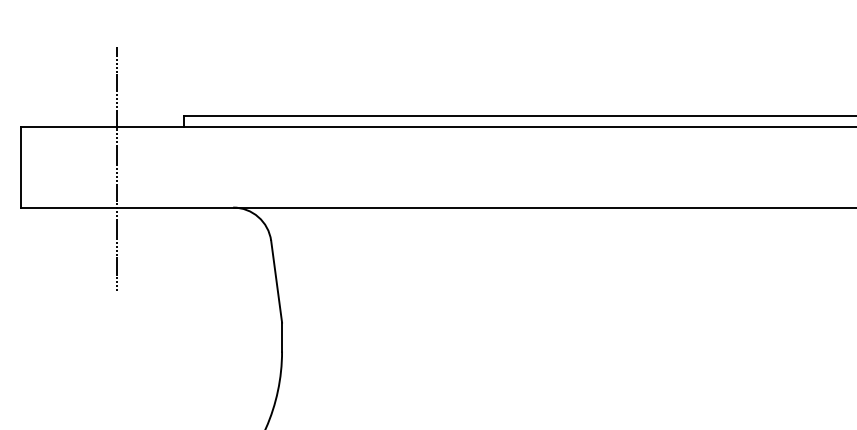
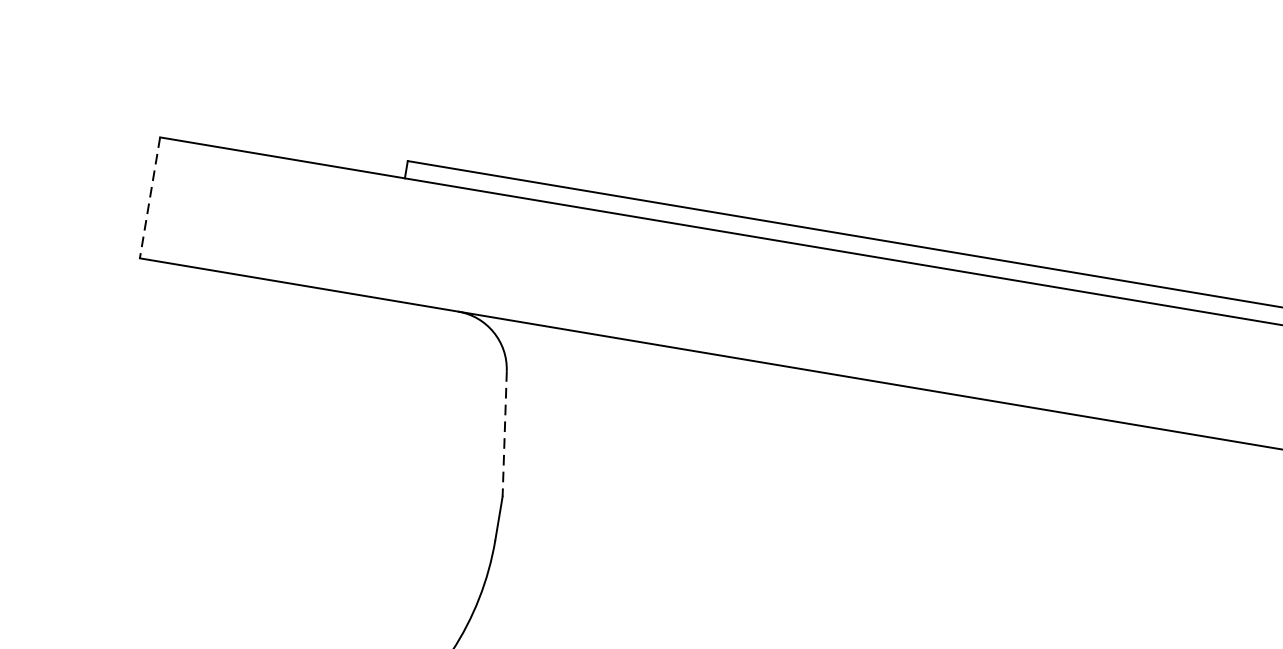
line: (21, 167) -> (150, 198), solid -> dashed
line: (117, 169) -> (293, 225), removed
line: (276, 282) -> (504, 435), solid -> dashed

